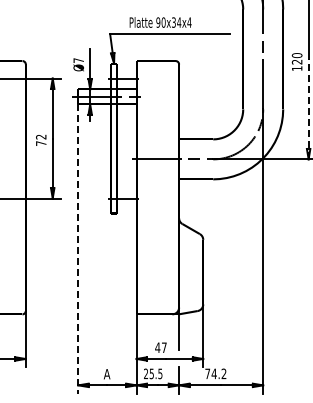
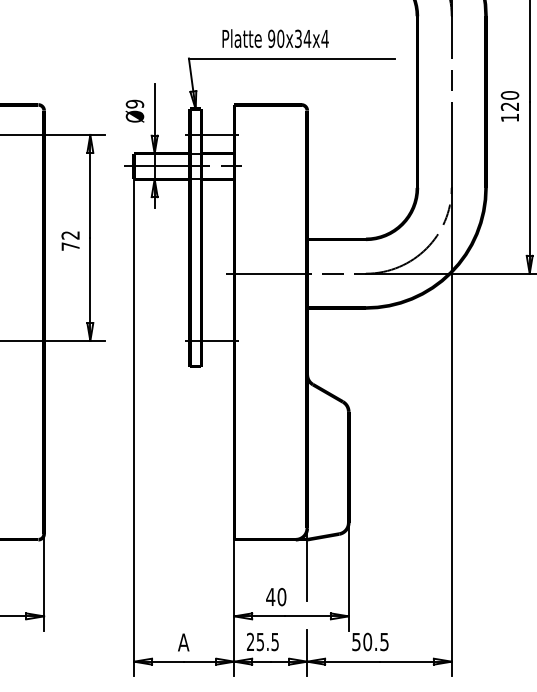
text: (78, 60) -> (134, 103), Ø7 -> Ø9
line: (308, 109) -> (529, 188), dashed -> solid
line: (78, 249) -> (134, 428), dashed -> solid
text: (163, 347) -> (280, 596), 47 -> 40
text: (215, 373) -> (369, 641), 74.2 -> 50.5

